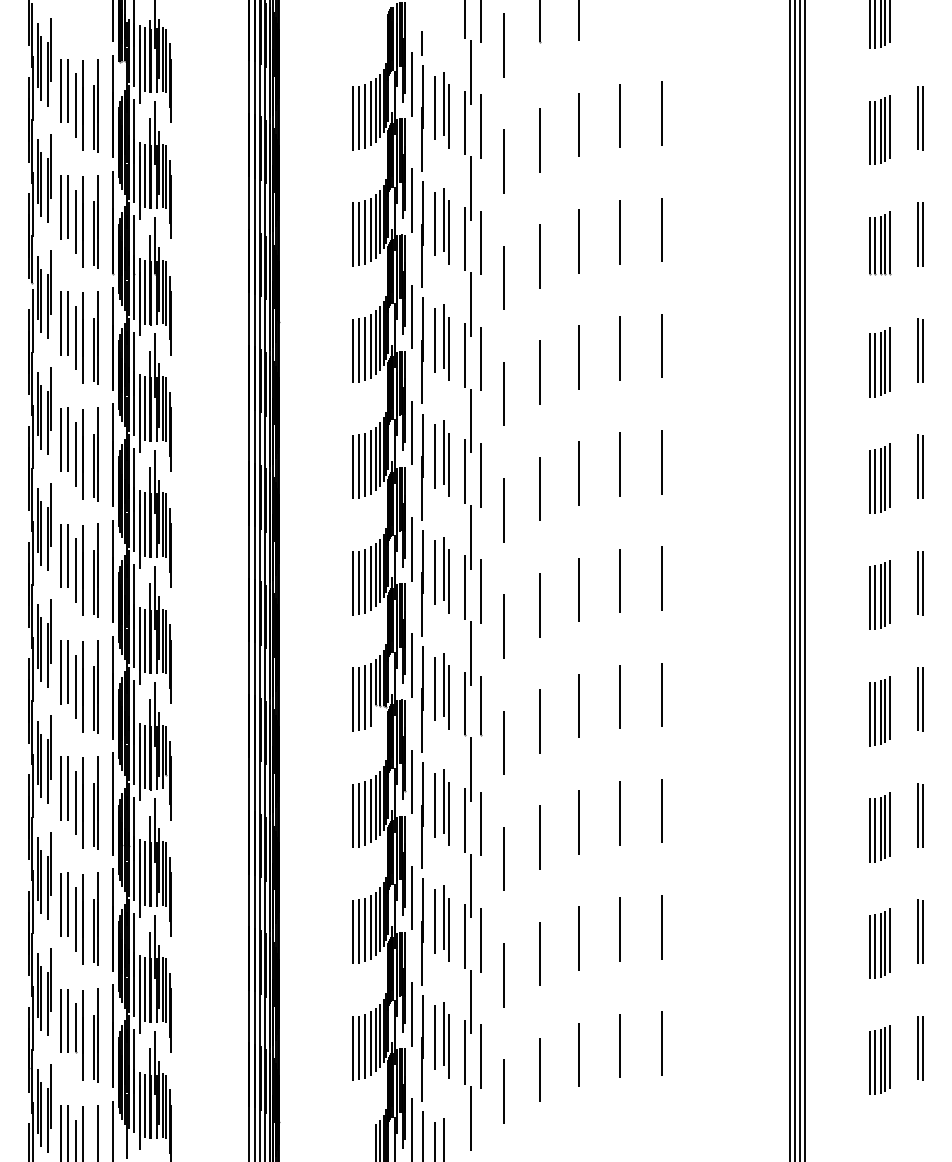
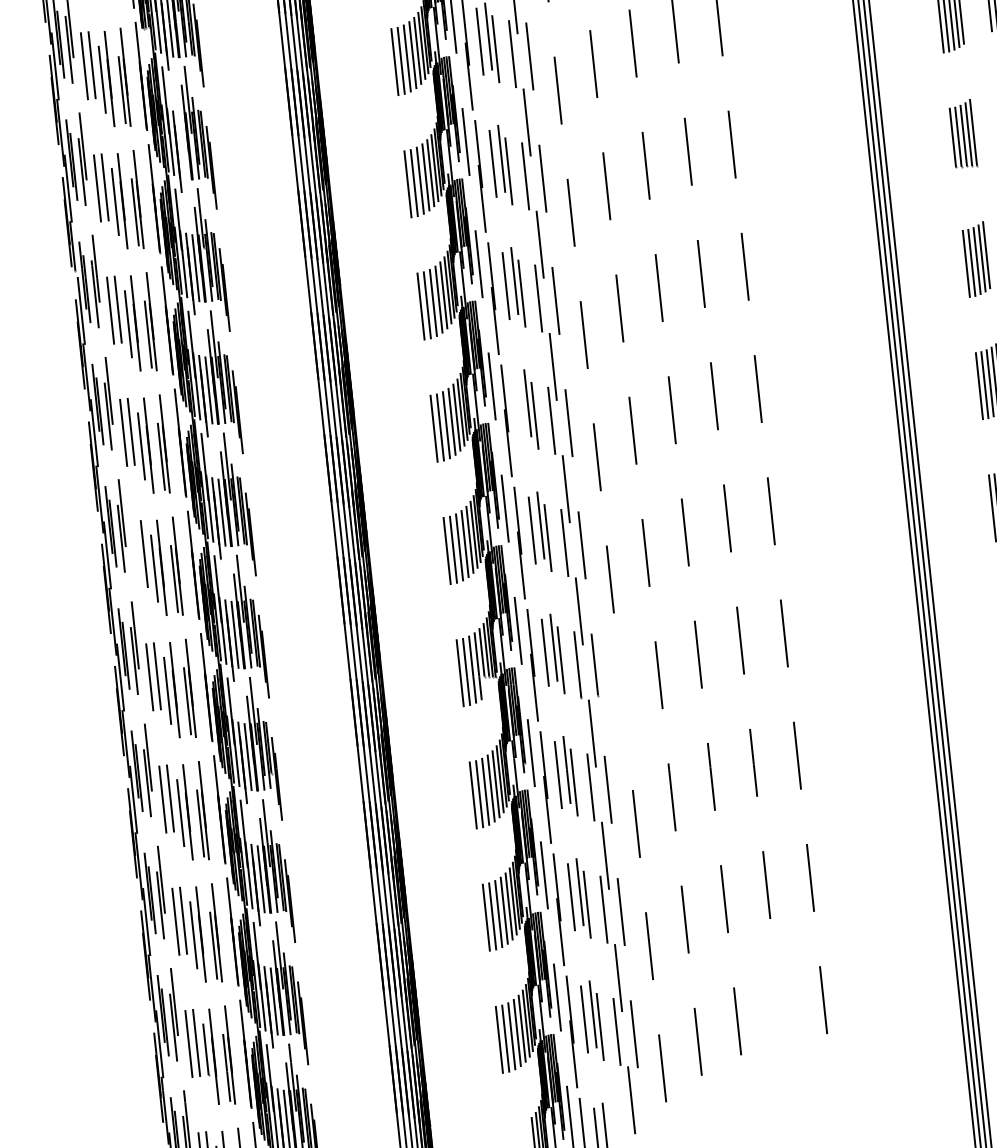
line: (145, 175) -> (183, 145), removed
line: (434, 456) -> (518, 408), removed
line: (60, 555) -> (136, 554), removed
line: (503, 742) -> (623, 701), removed
line: (620, 1045) -> (780, 1006), removed

